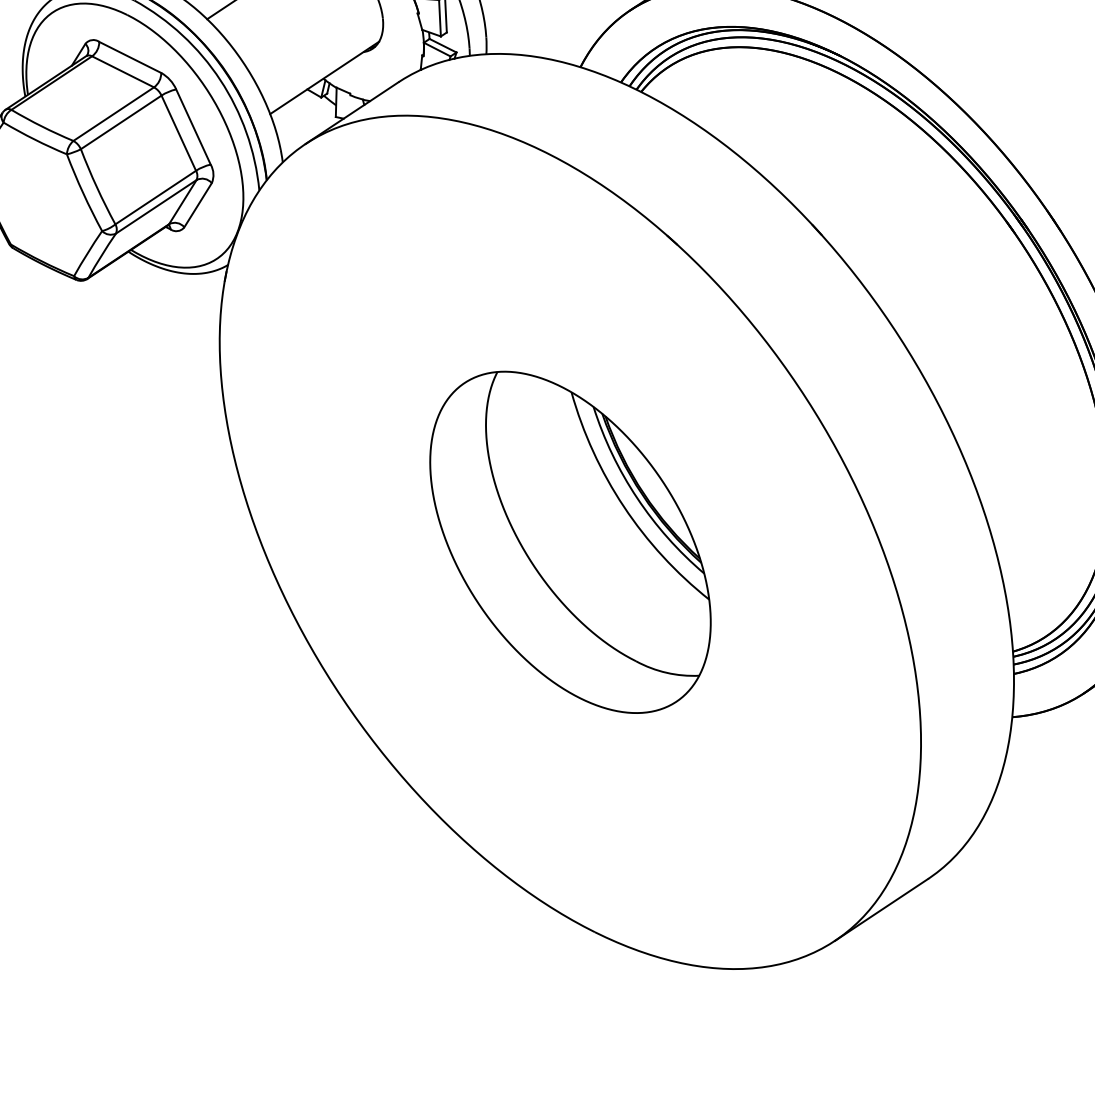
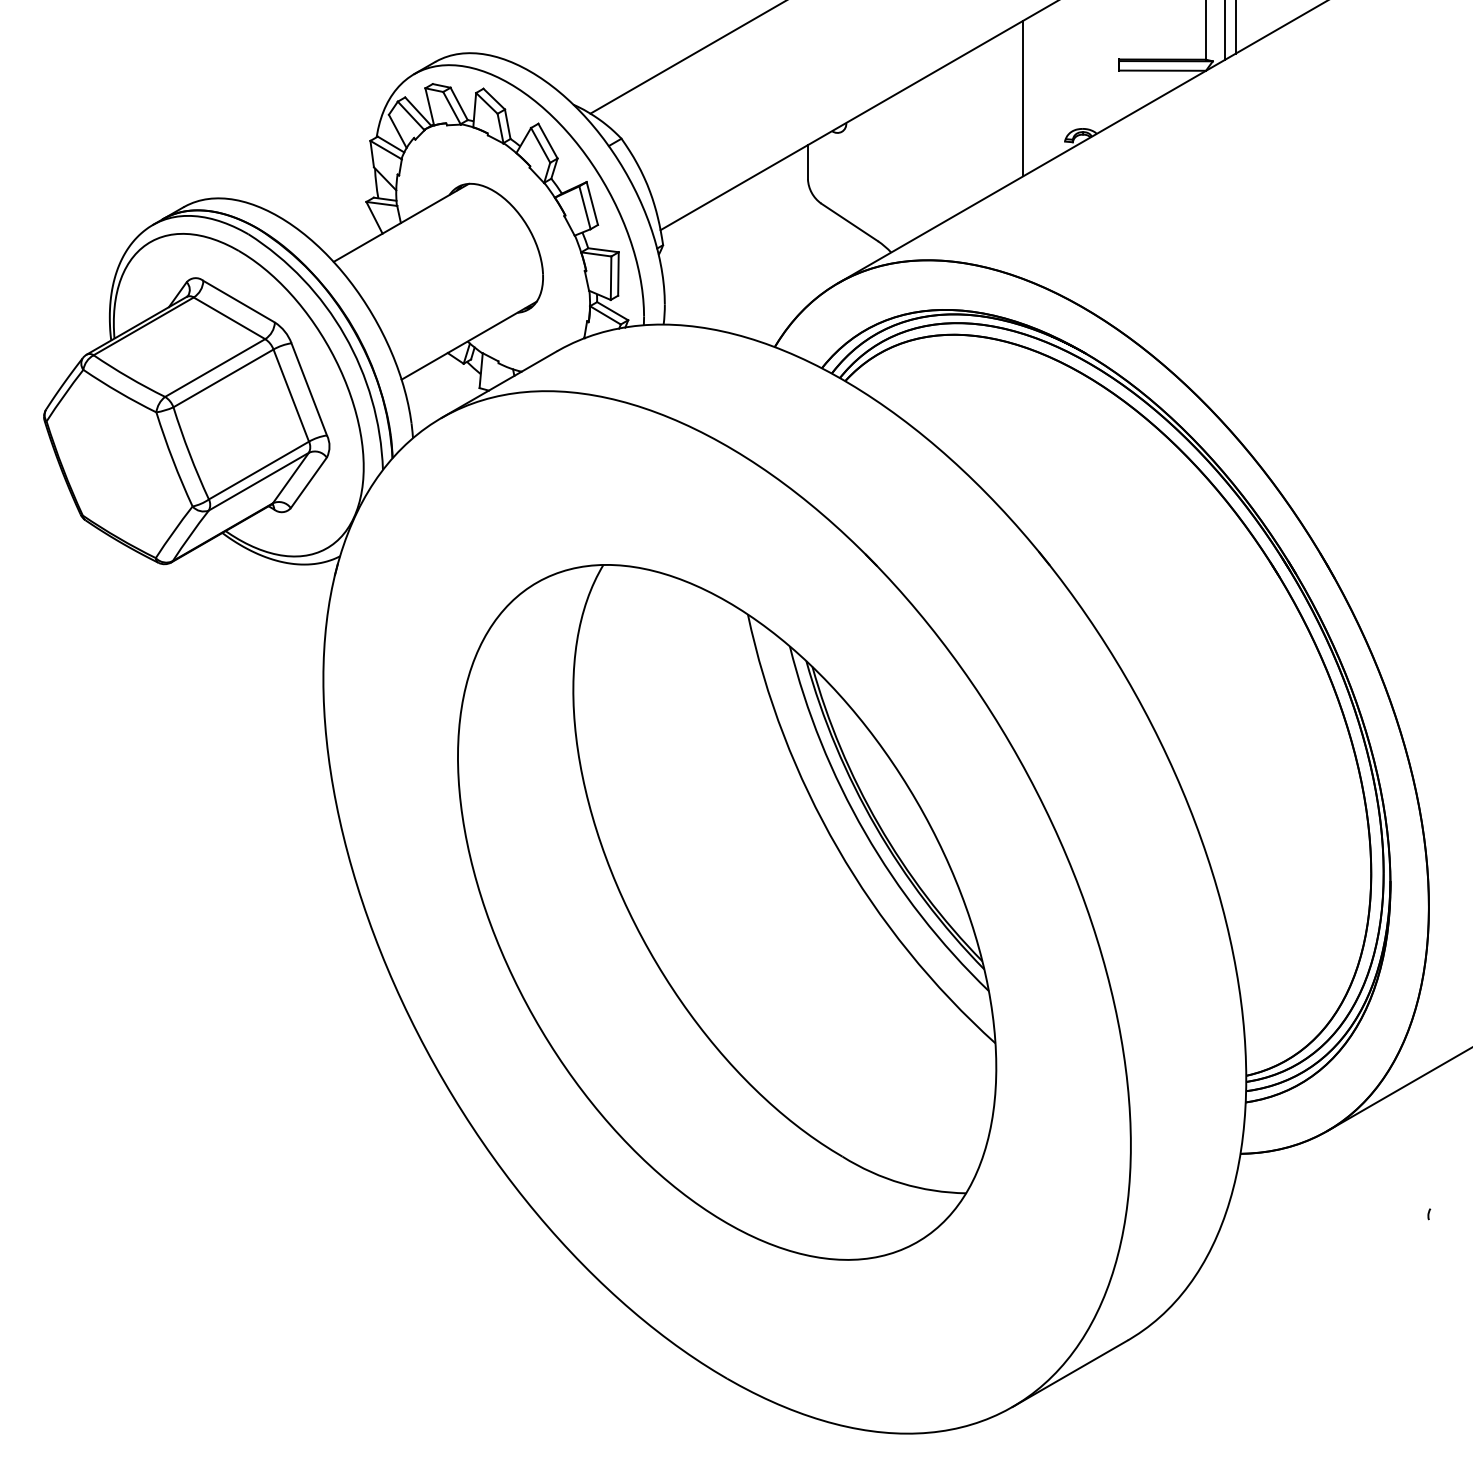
part: (570, 542) -> (727, 912), size x1.67

